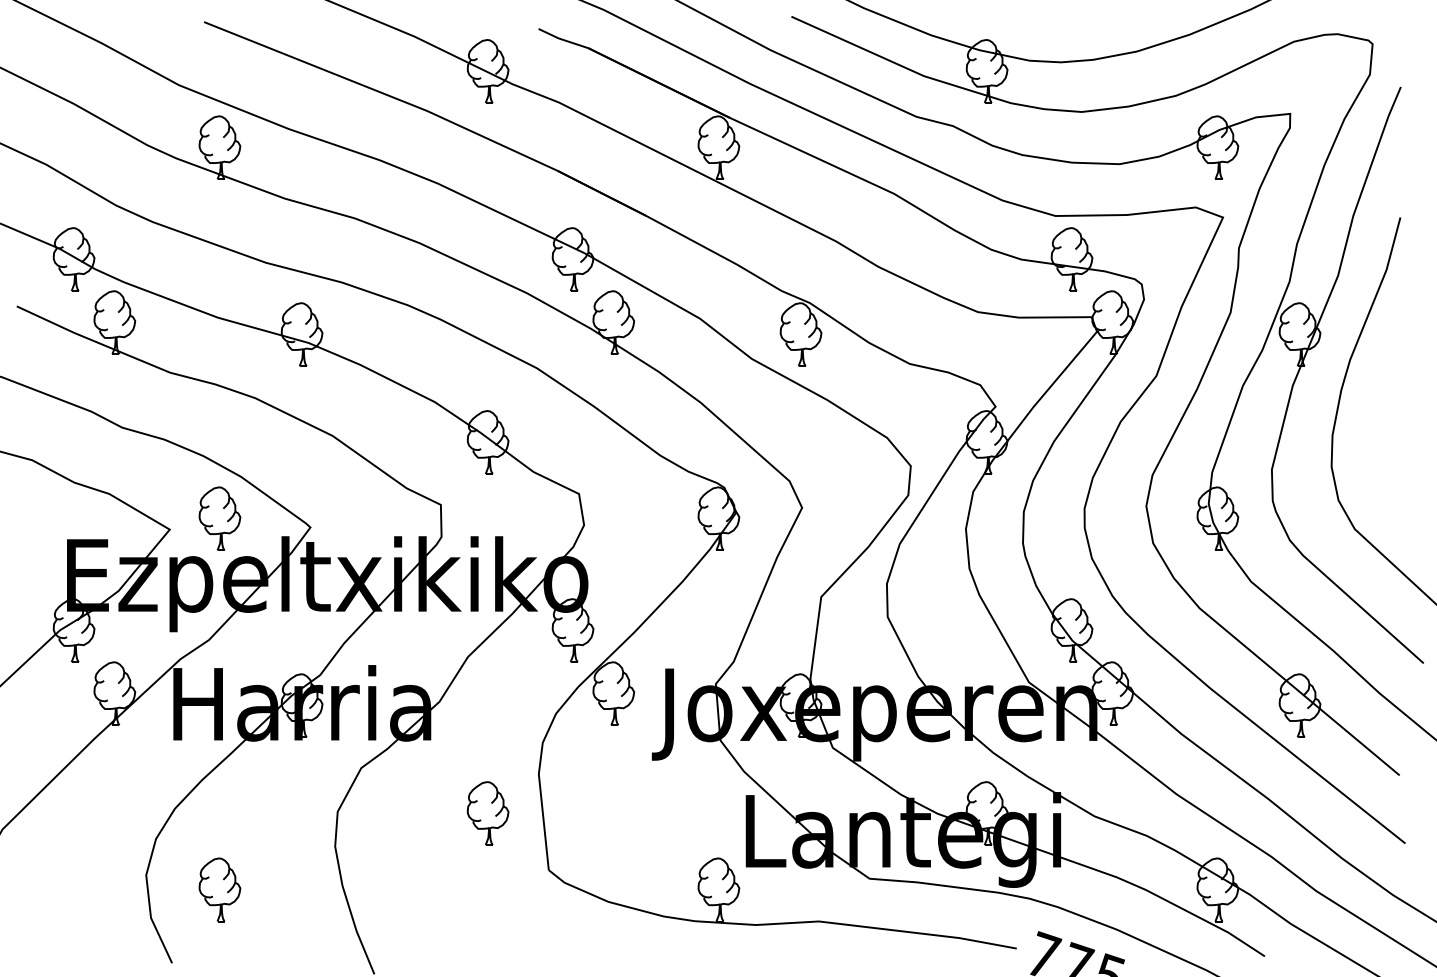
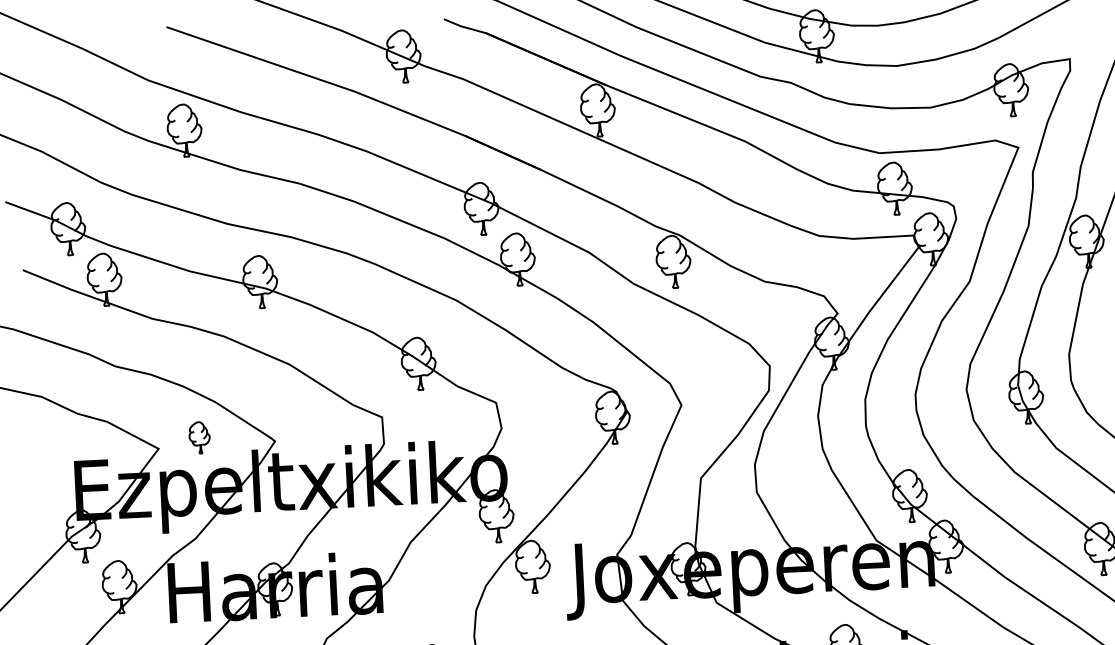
part: (219, 518) -> (199, 437), size x0.6

